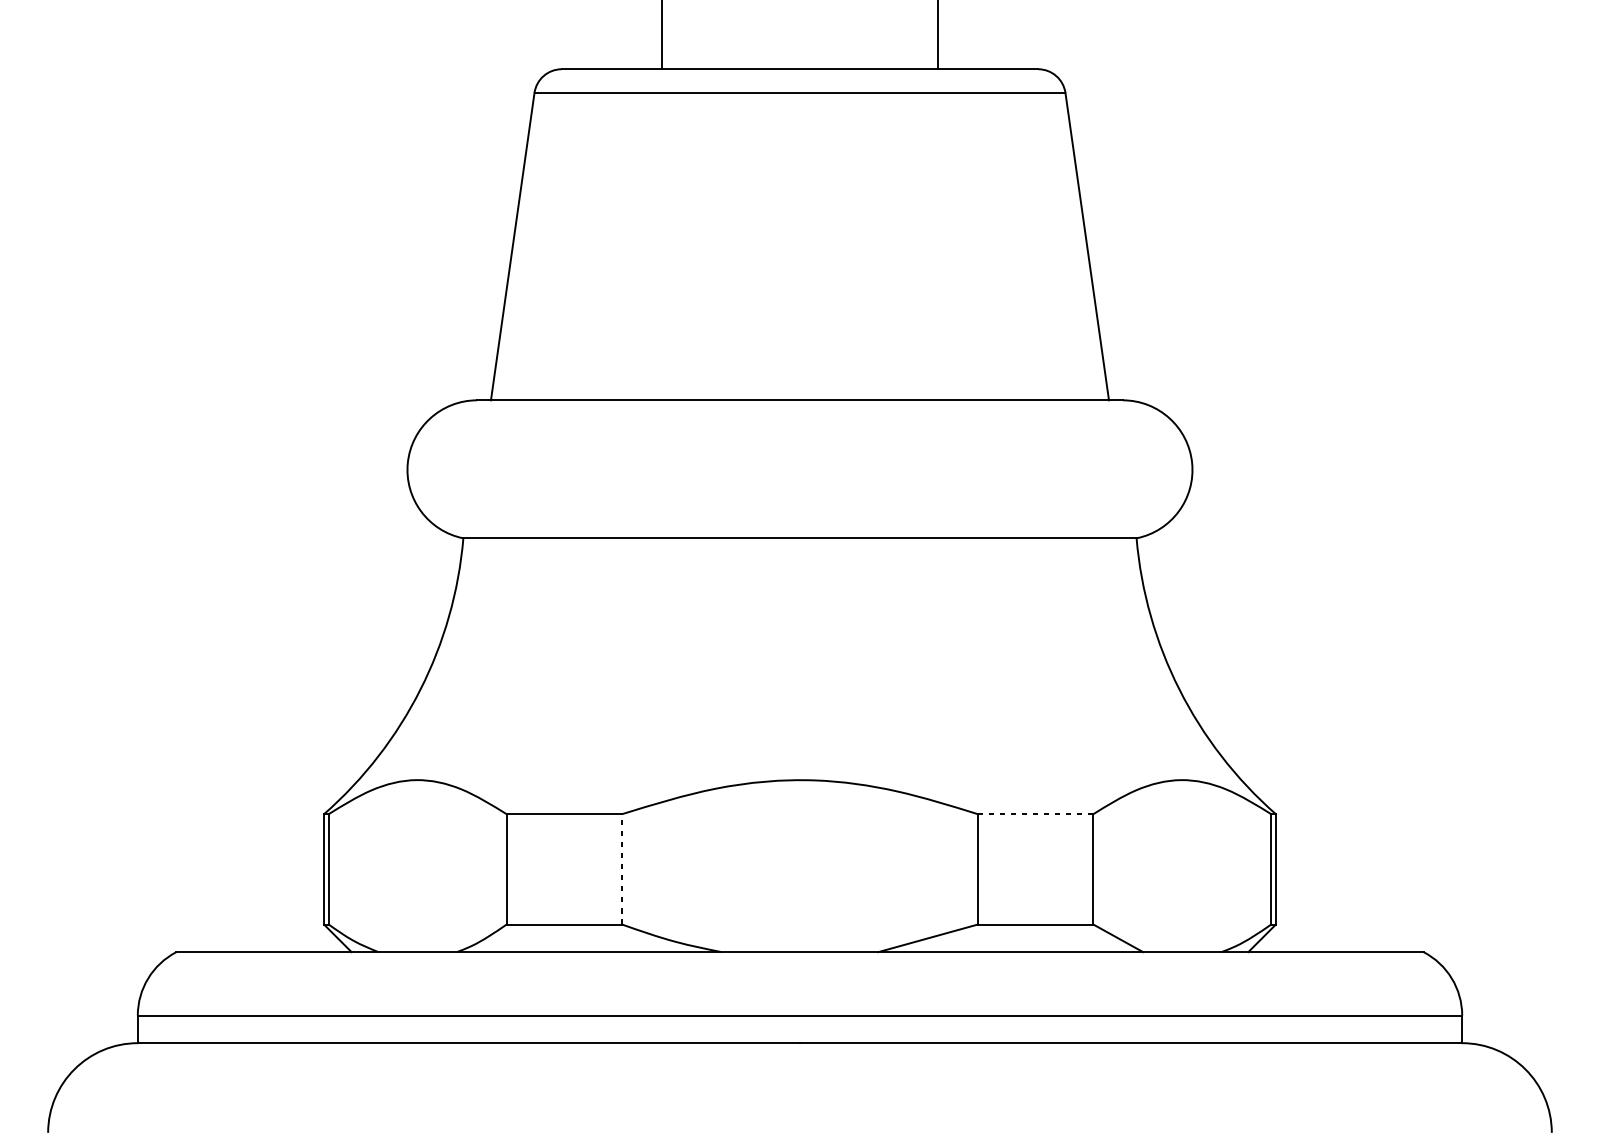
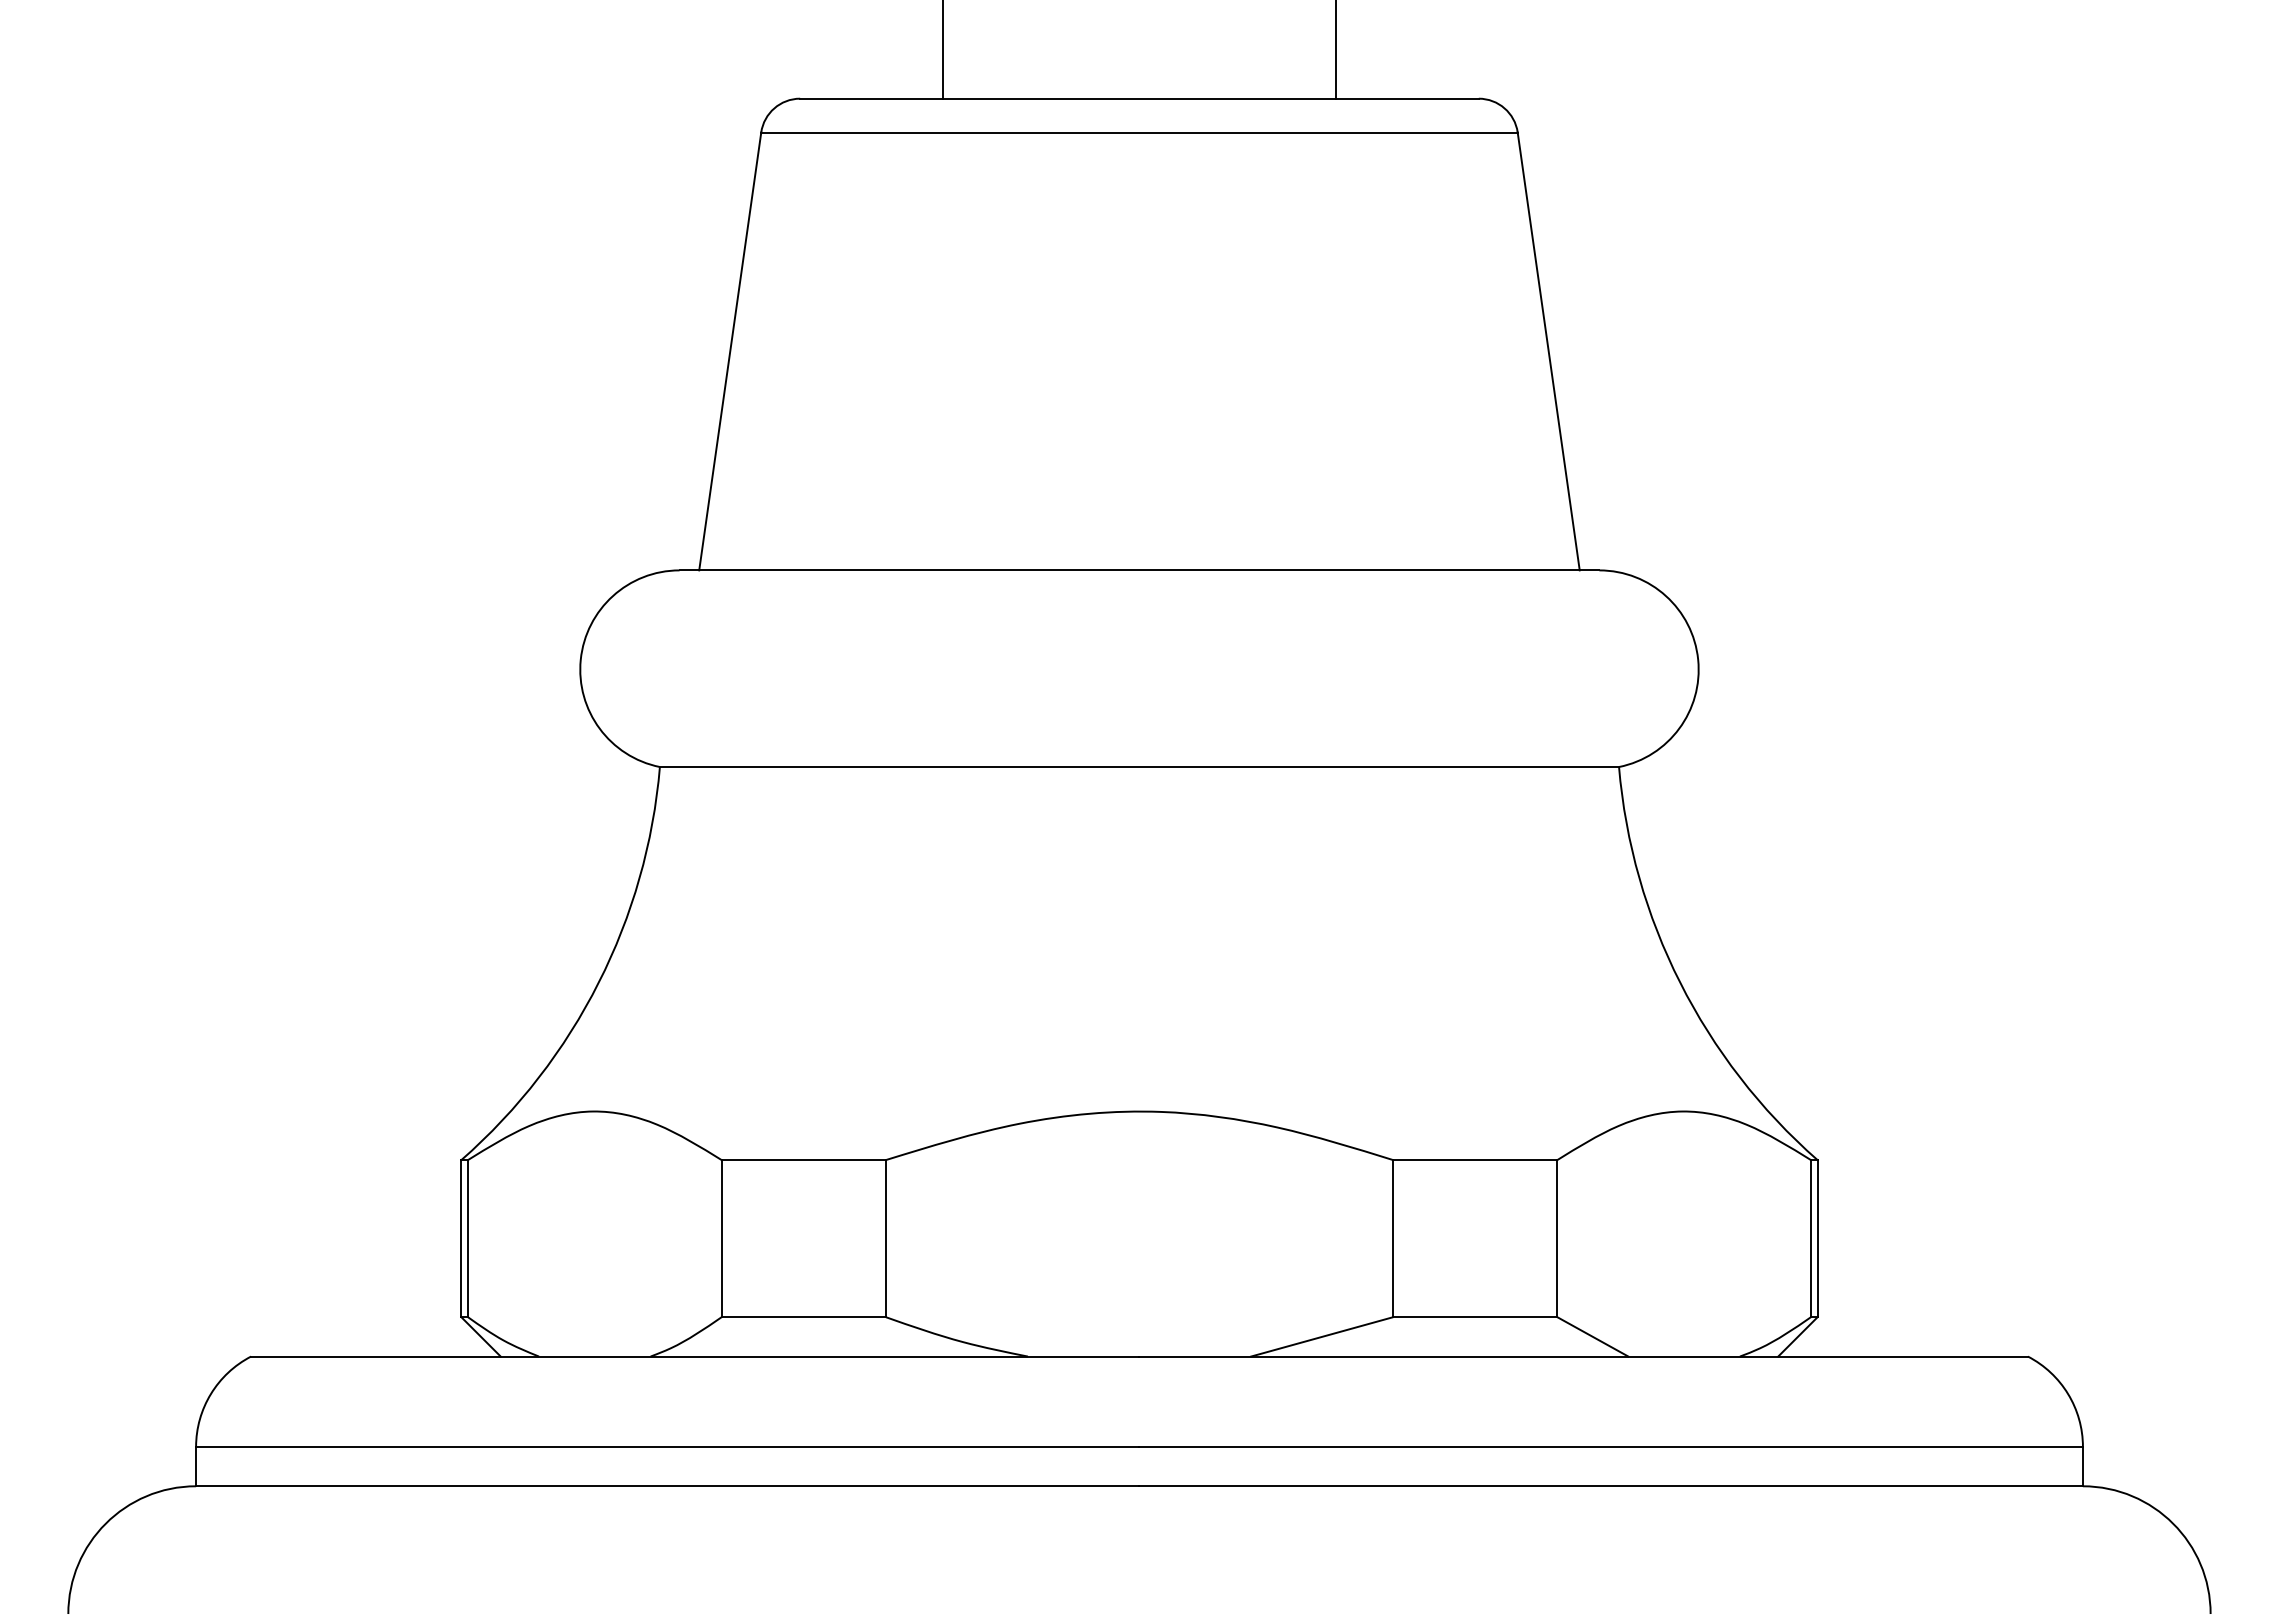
line: (1035, 814) -> (1474, 1160), dashed -> solid
line: (622, 869) -> (886, 1238), dashed -> solid

